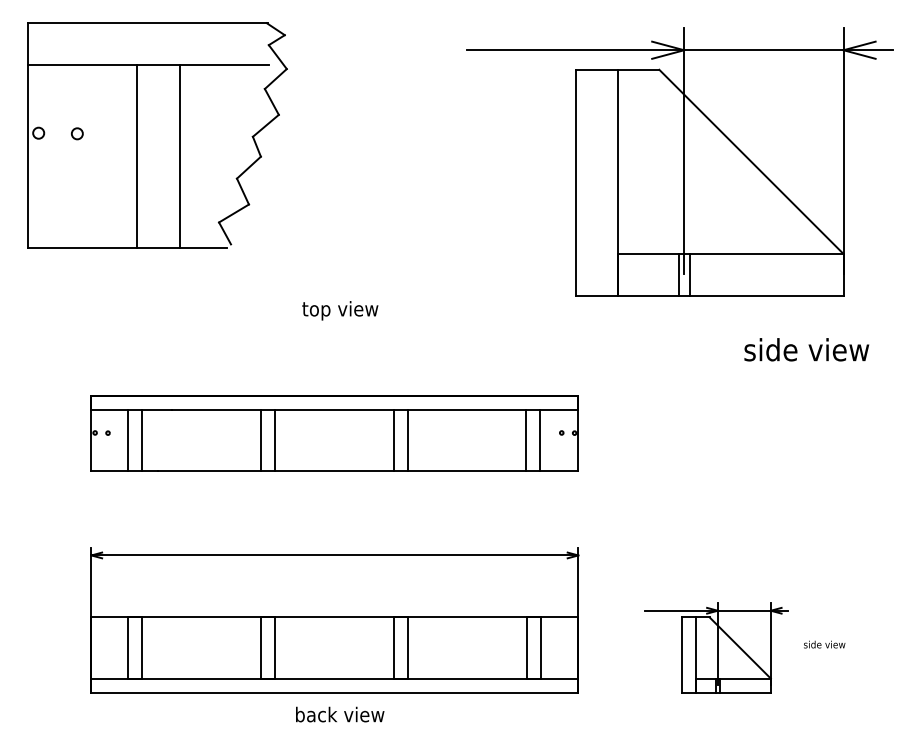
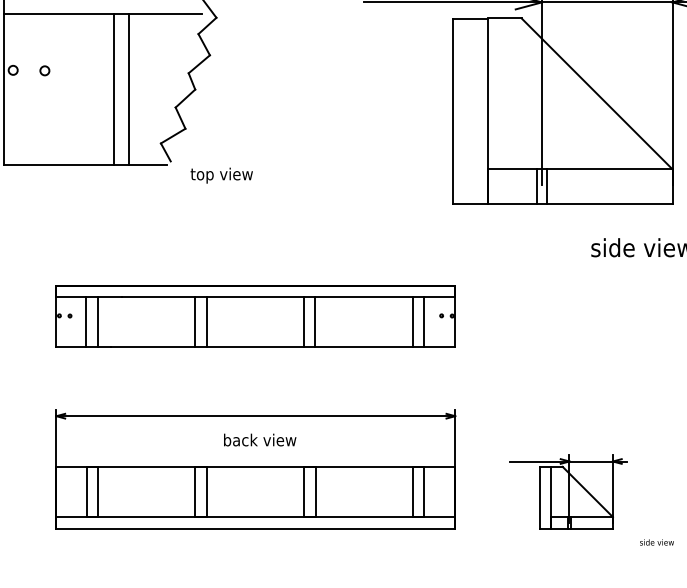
line: (137, 156) -> (113, 89), moved
text: (340, 310) -> (221, 175), moved
text: (824, 644) -> (656, 542), moved
text: (340, 714) -> (260, 439), moved

